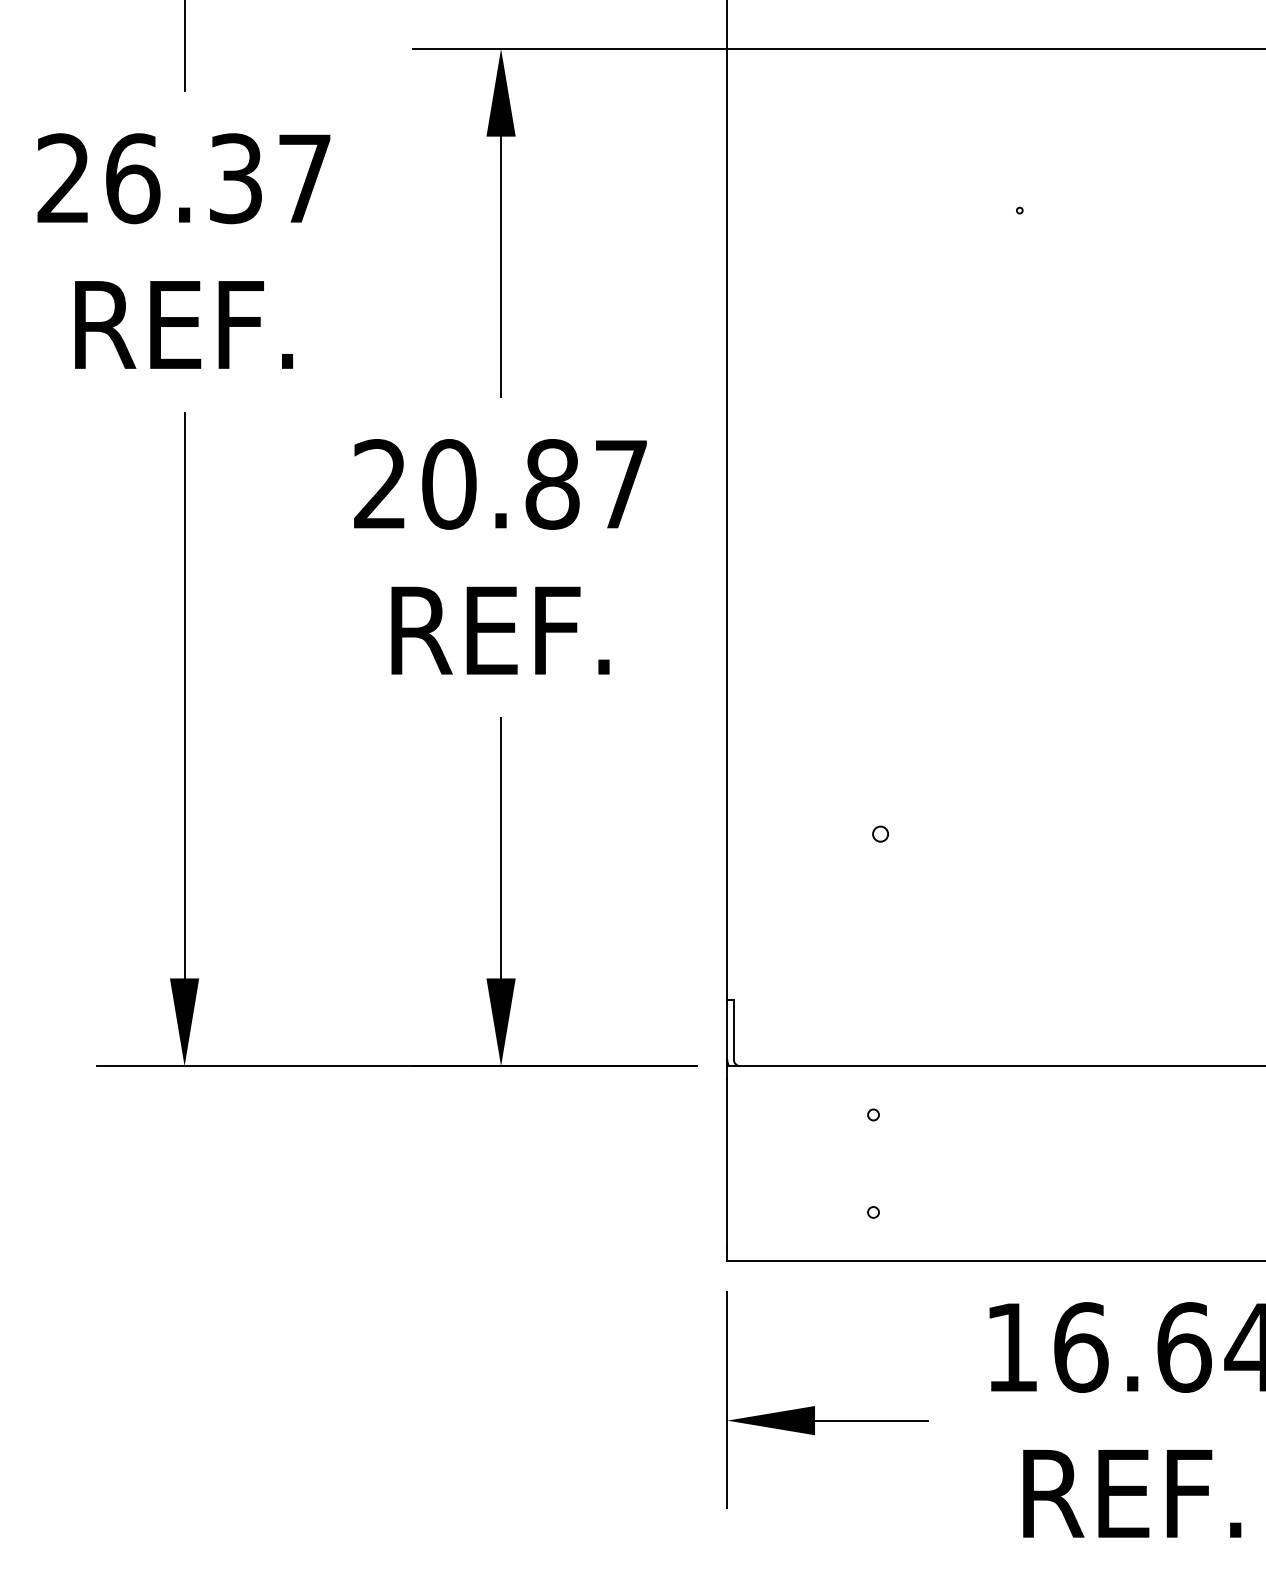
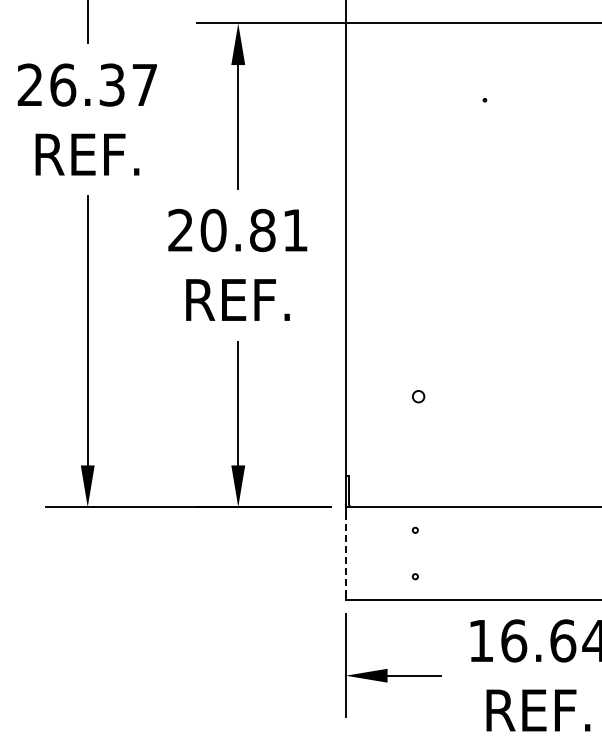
text: (621, 484) -> (295, 230), 20.87 -> 20.81
circle: (880, 833) -> (418, 396), size x1.6
line: (726, 1165) -> (345, 554), solid -> dashed

